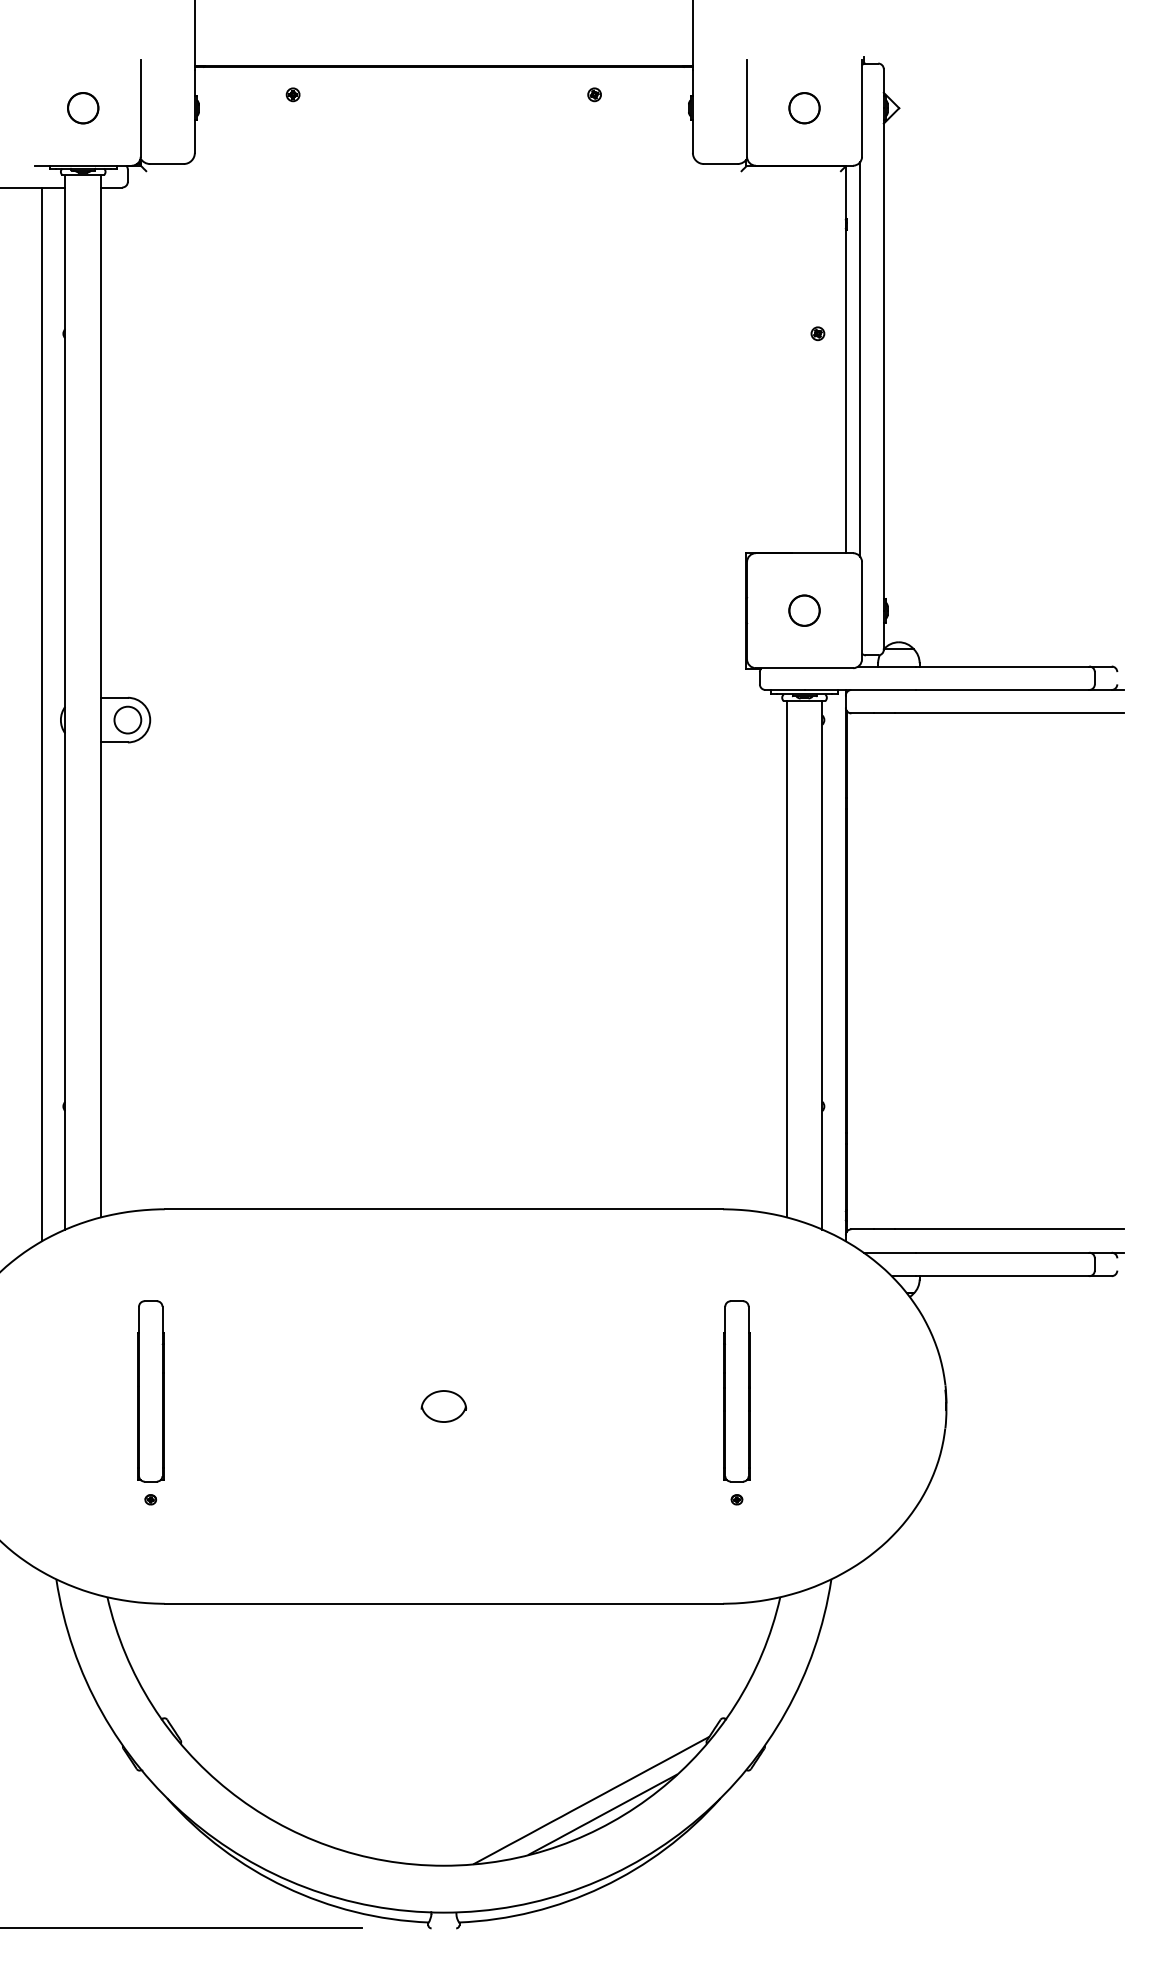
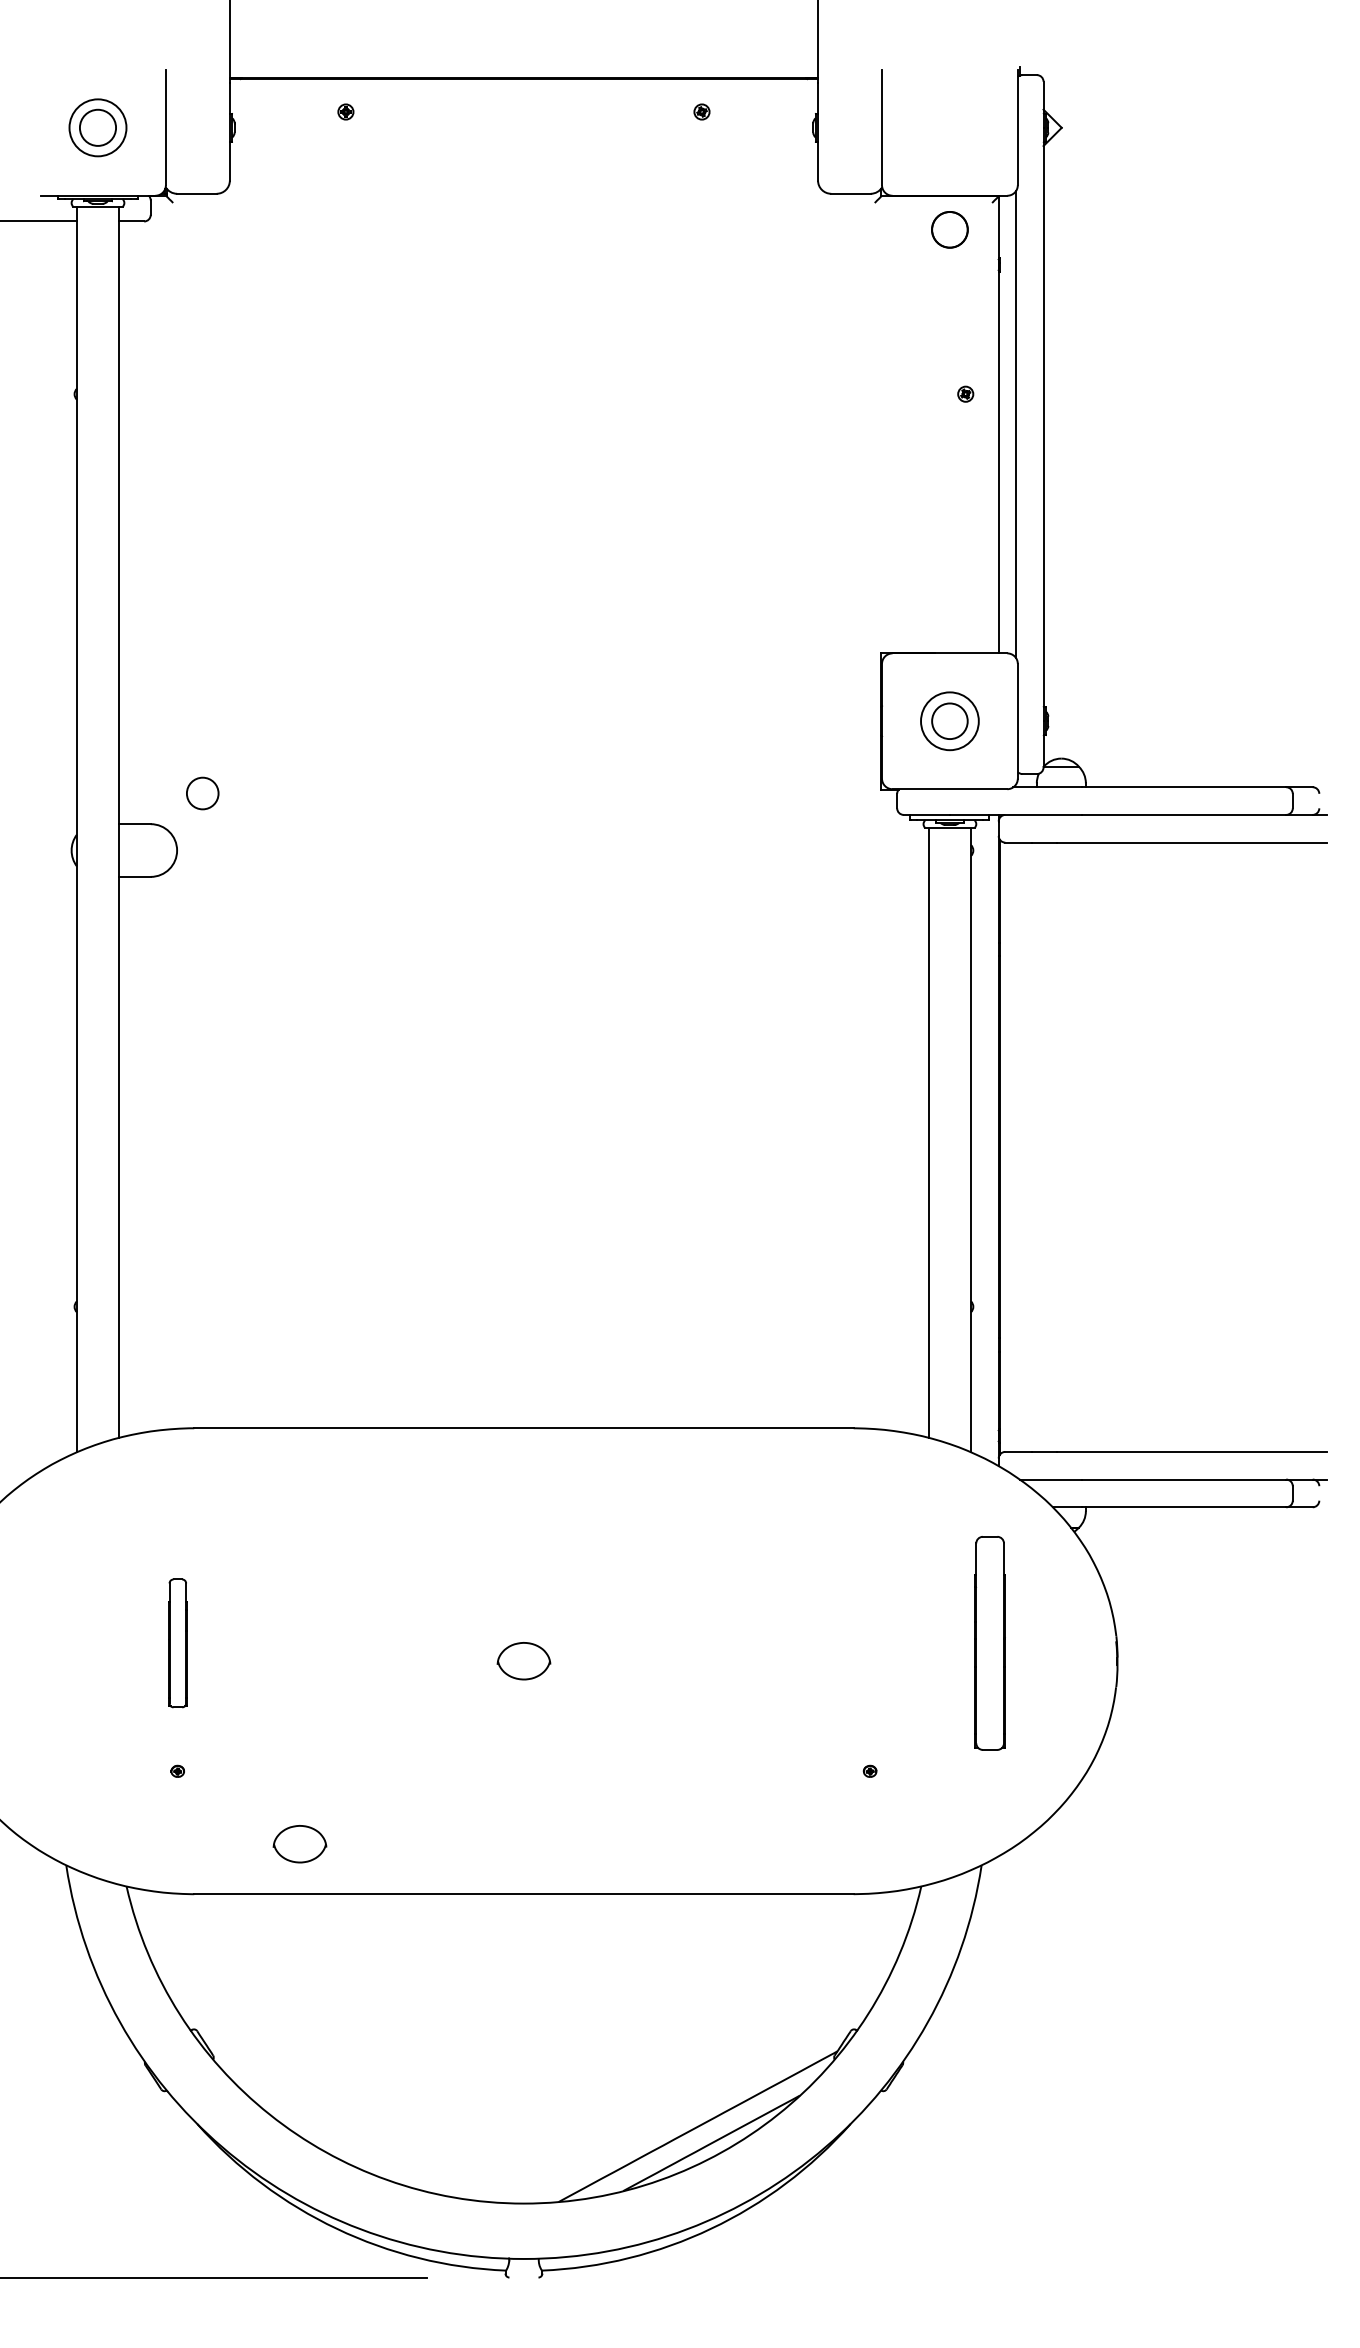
circle: (82, 107) -> (97, 127), size x1.6
circle: (804, 107) -> (949, 229), moved
circle: (804, 610) -> (949, 721), size x1.6
line: (42, 714) -> (49, 843), removed
circle: (127, 720) -> (202, 793), moved
part: (150, 1391) -> (177, 1643), size x0.6
part: (736, 1391) -> (989, 1643), moved
part: (253, 1561) -> (299, 1844), added

